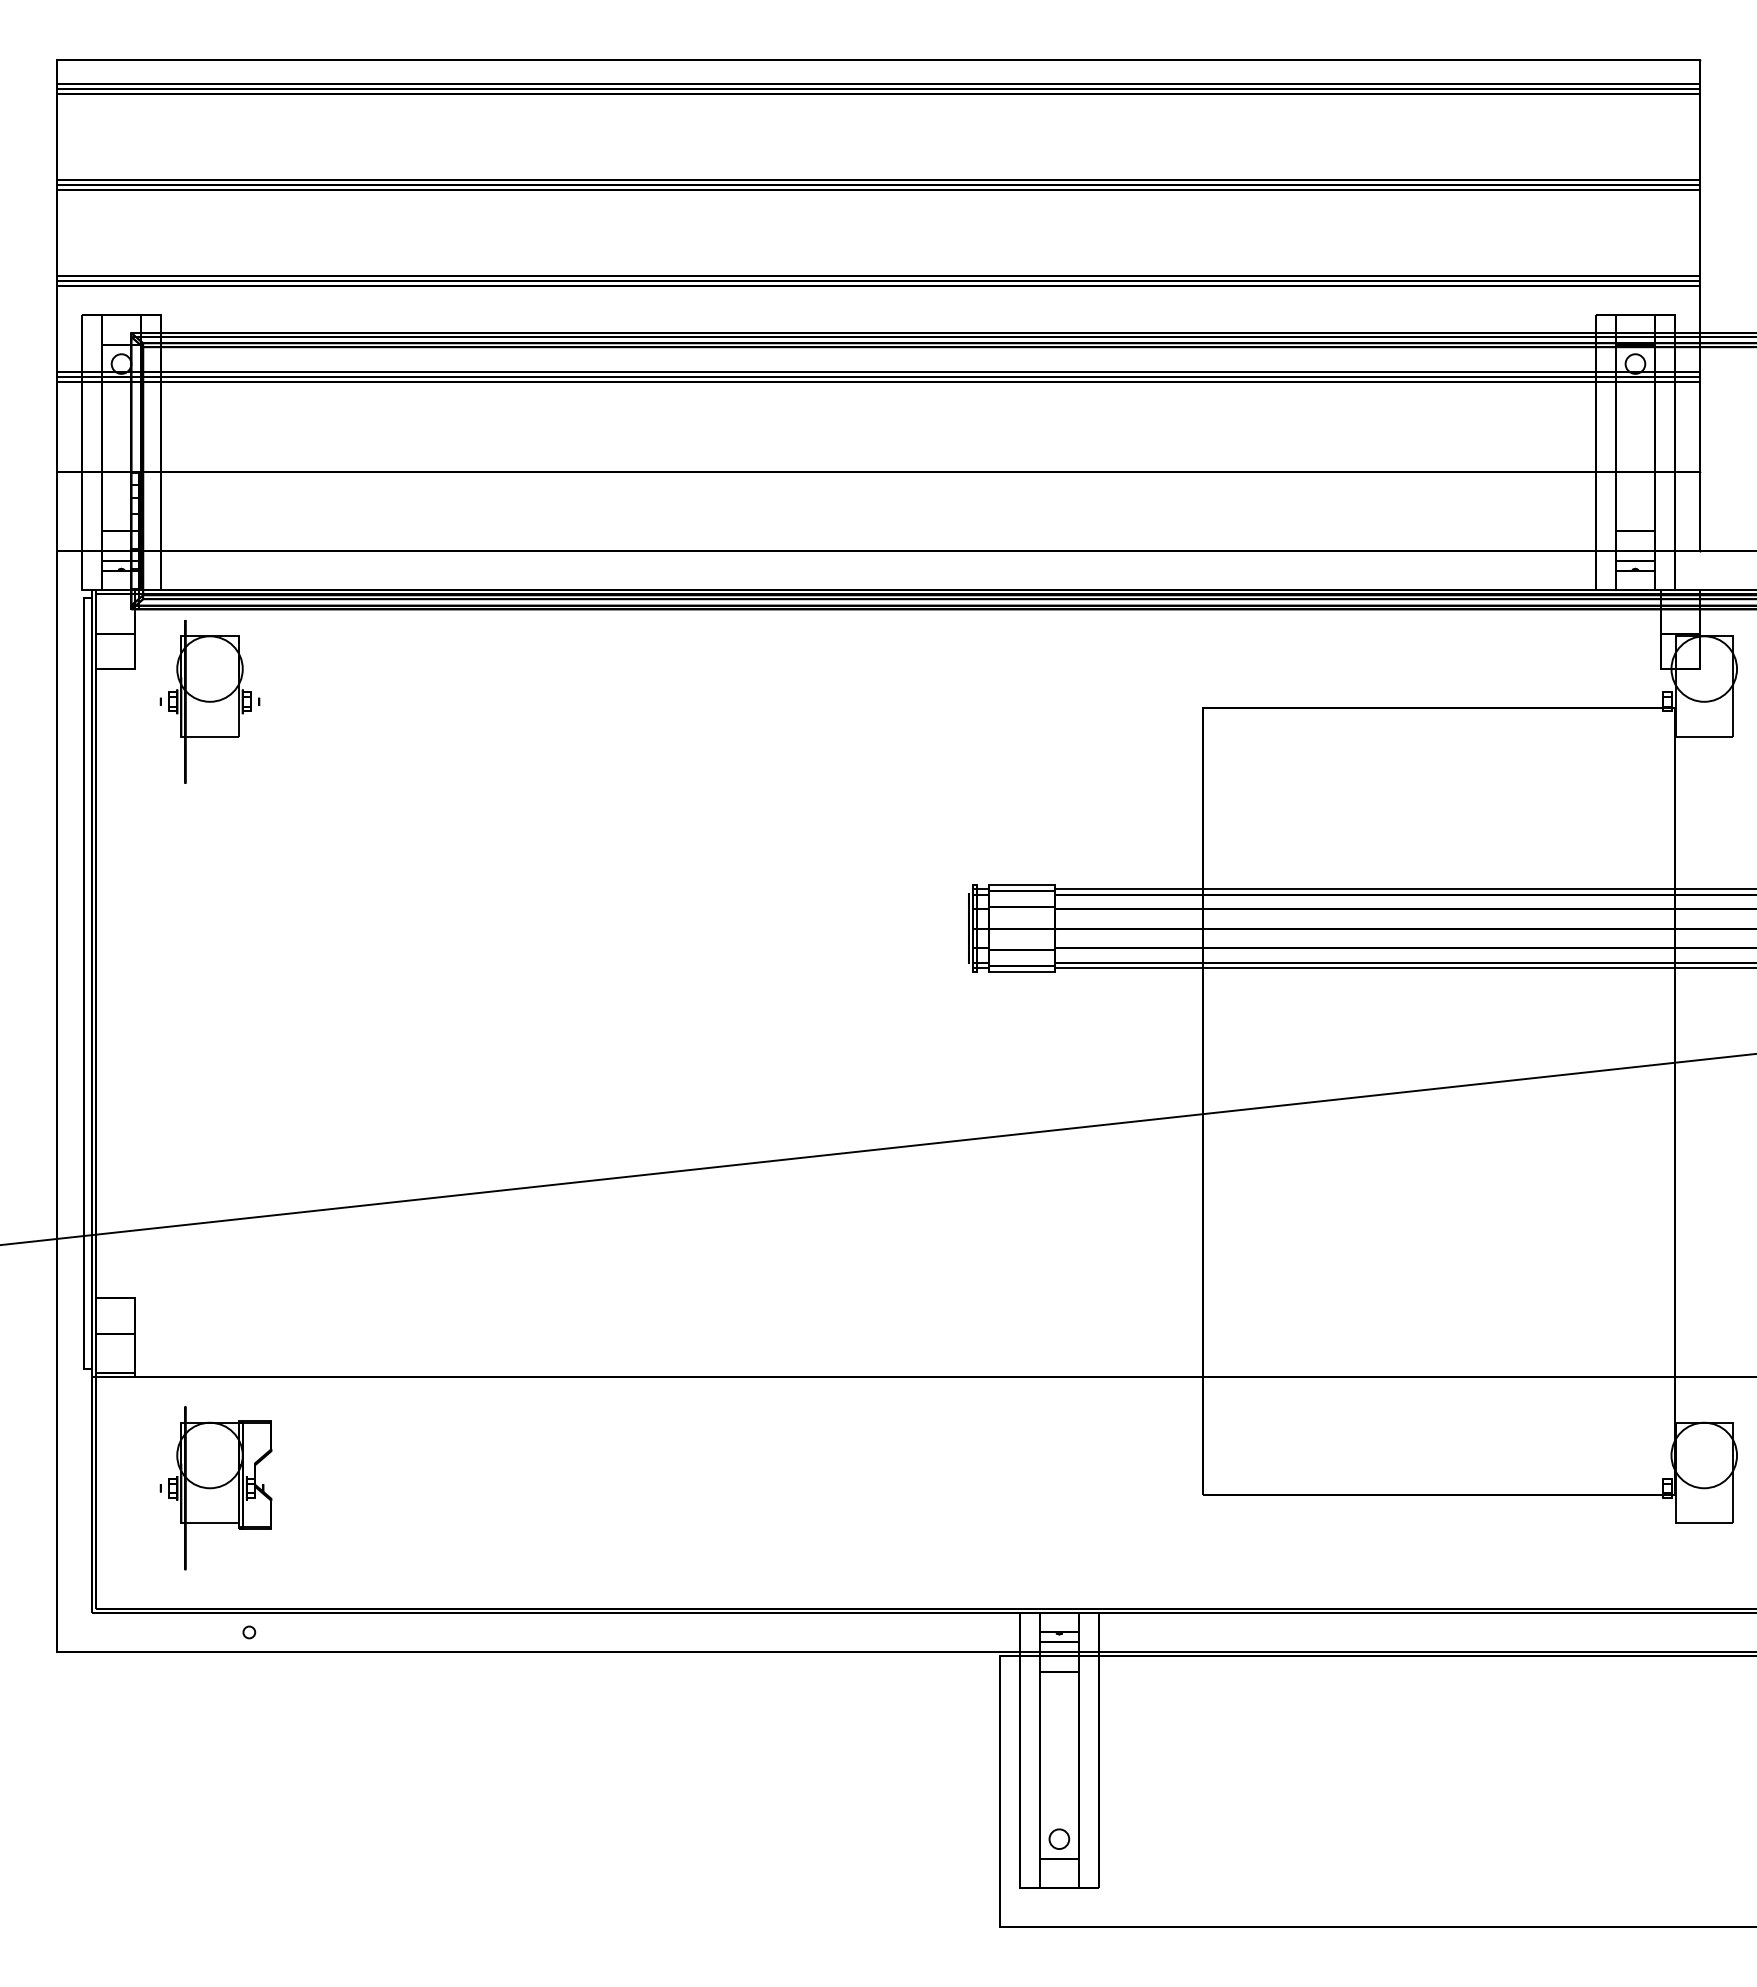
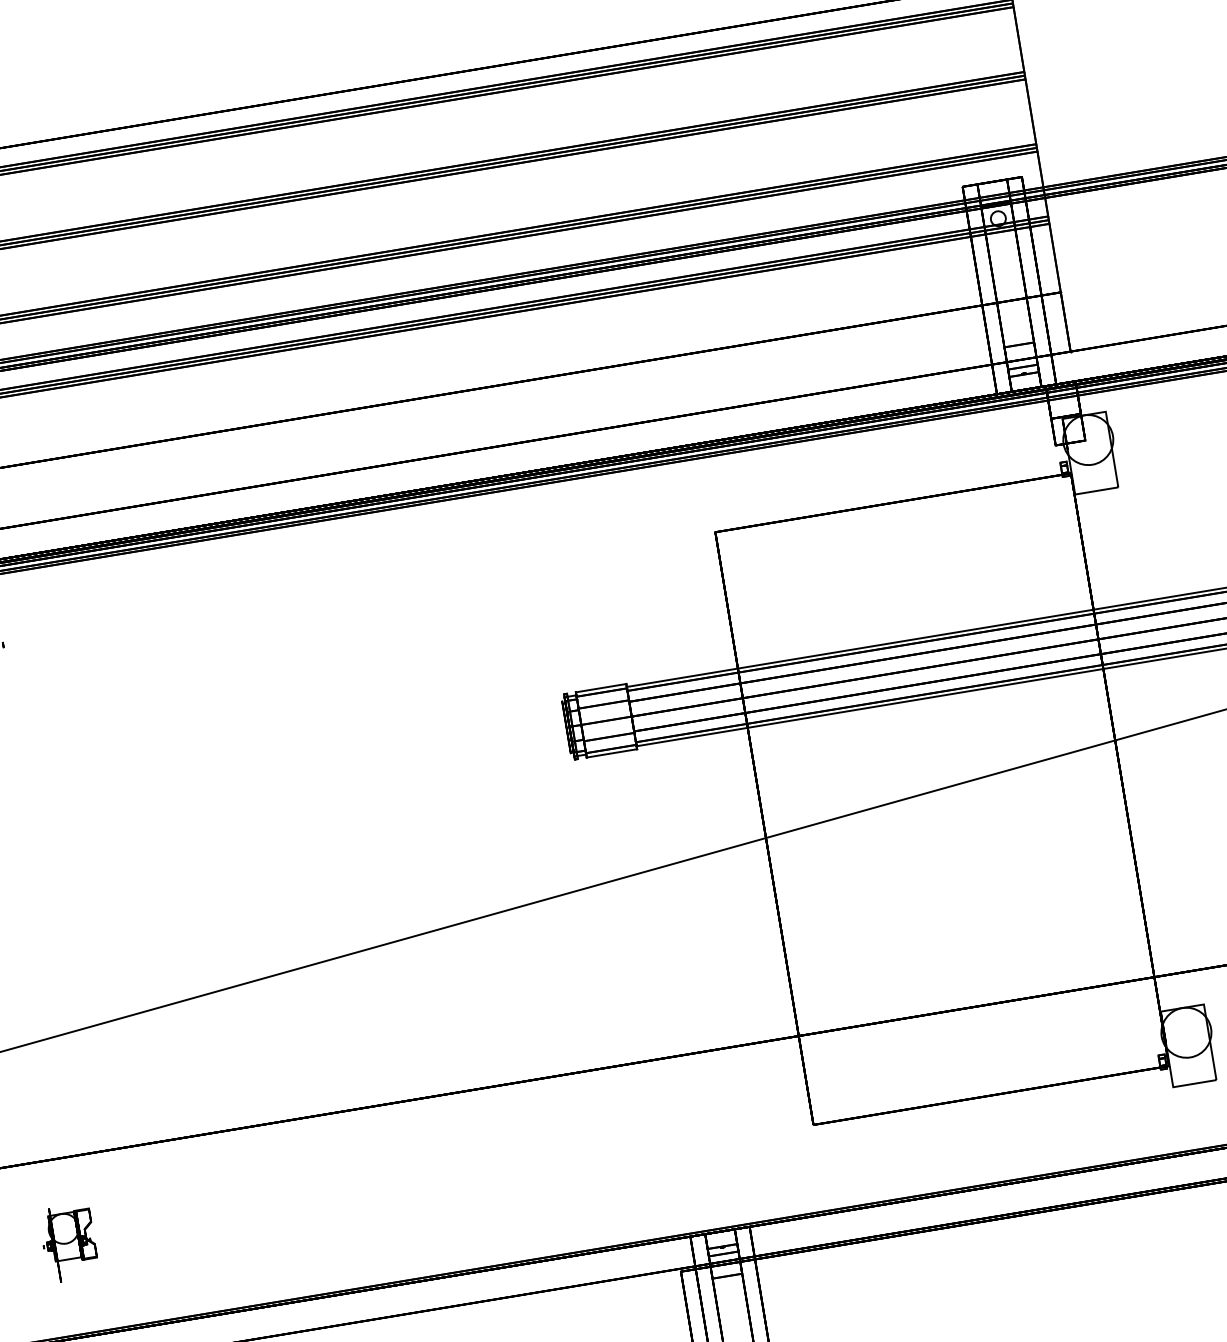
part: (215, 1488) -> (68, 1243), size x0.6

